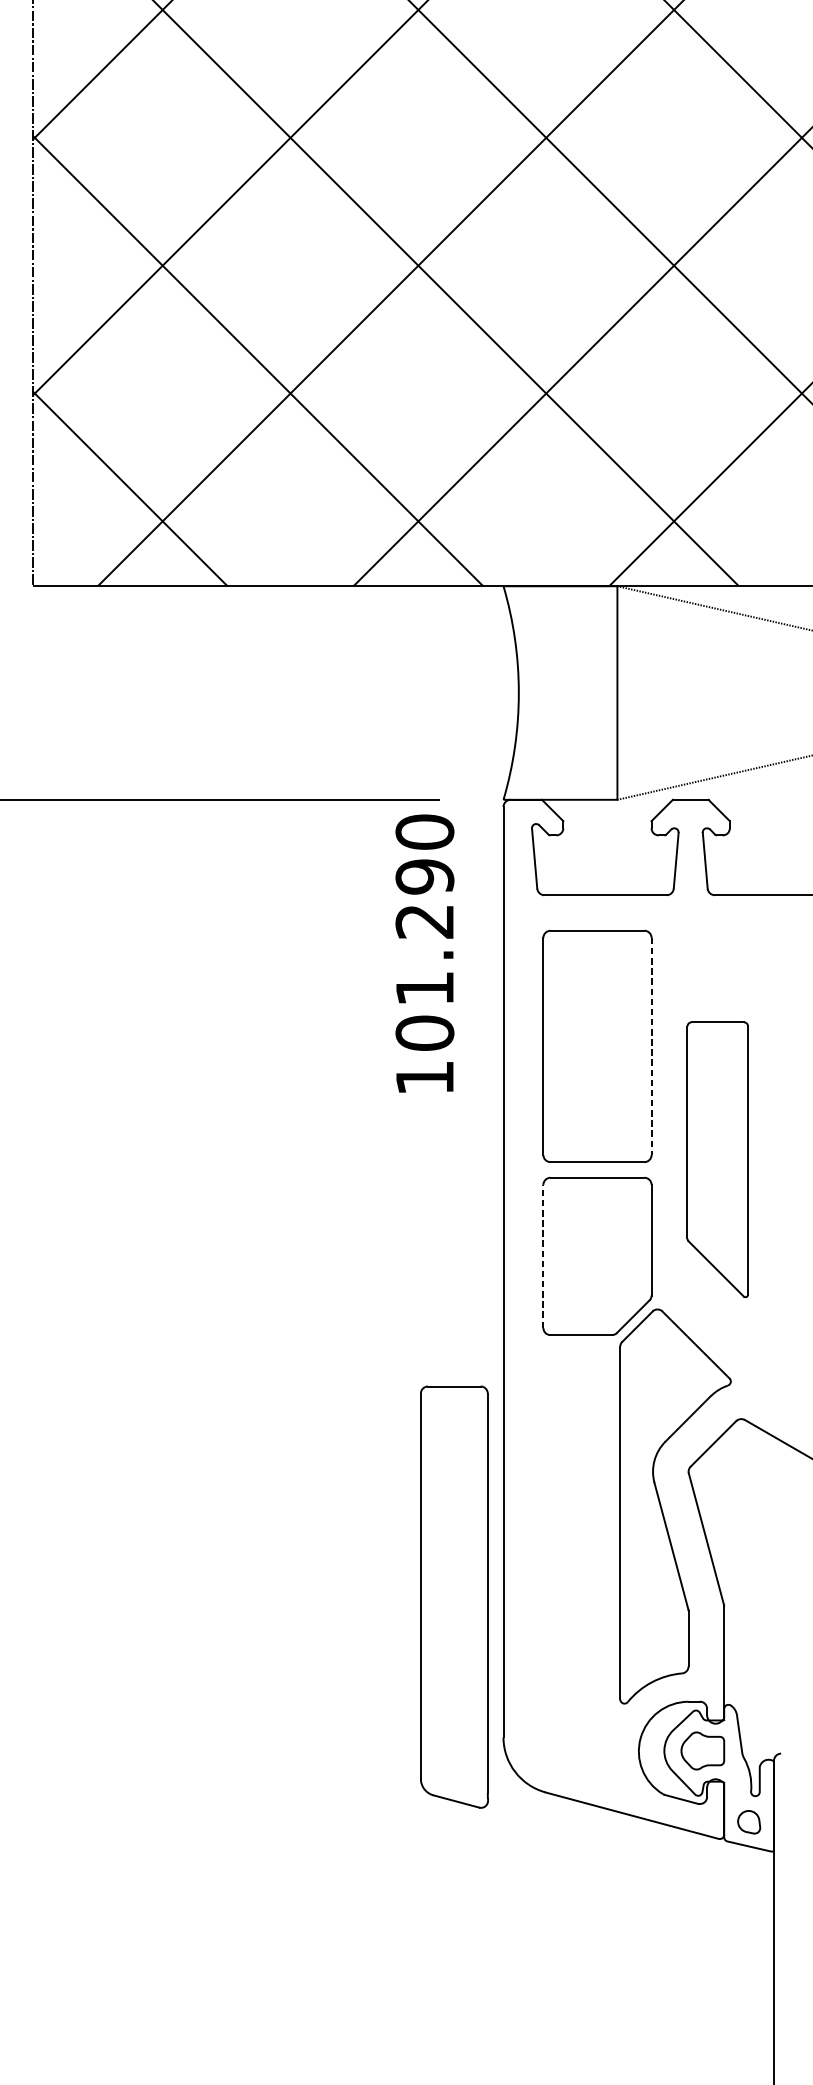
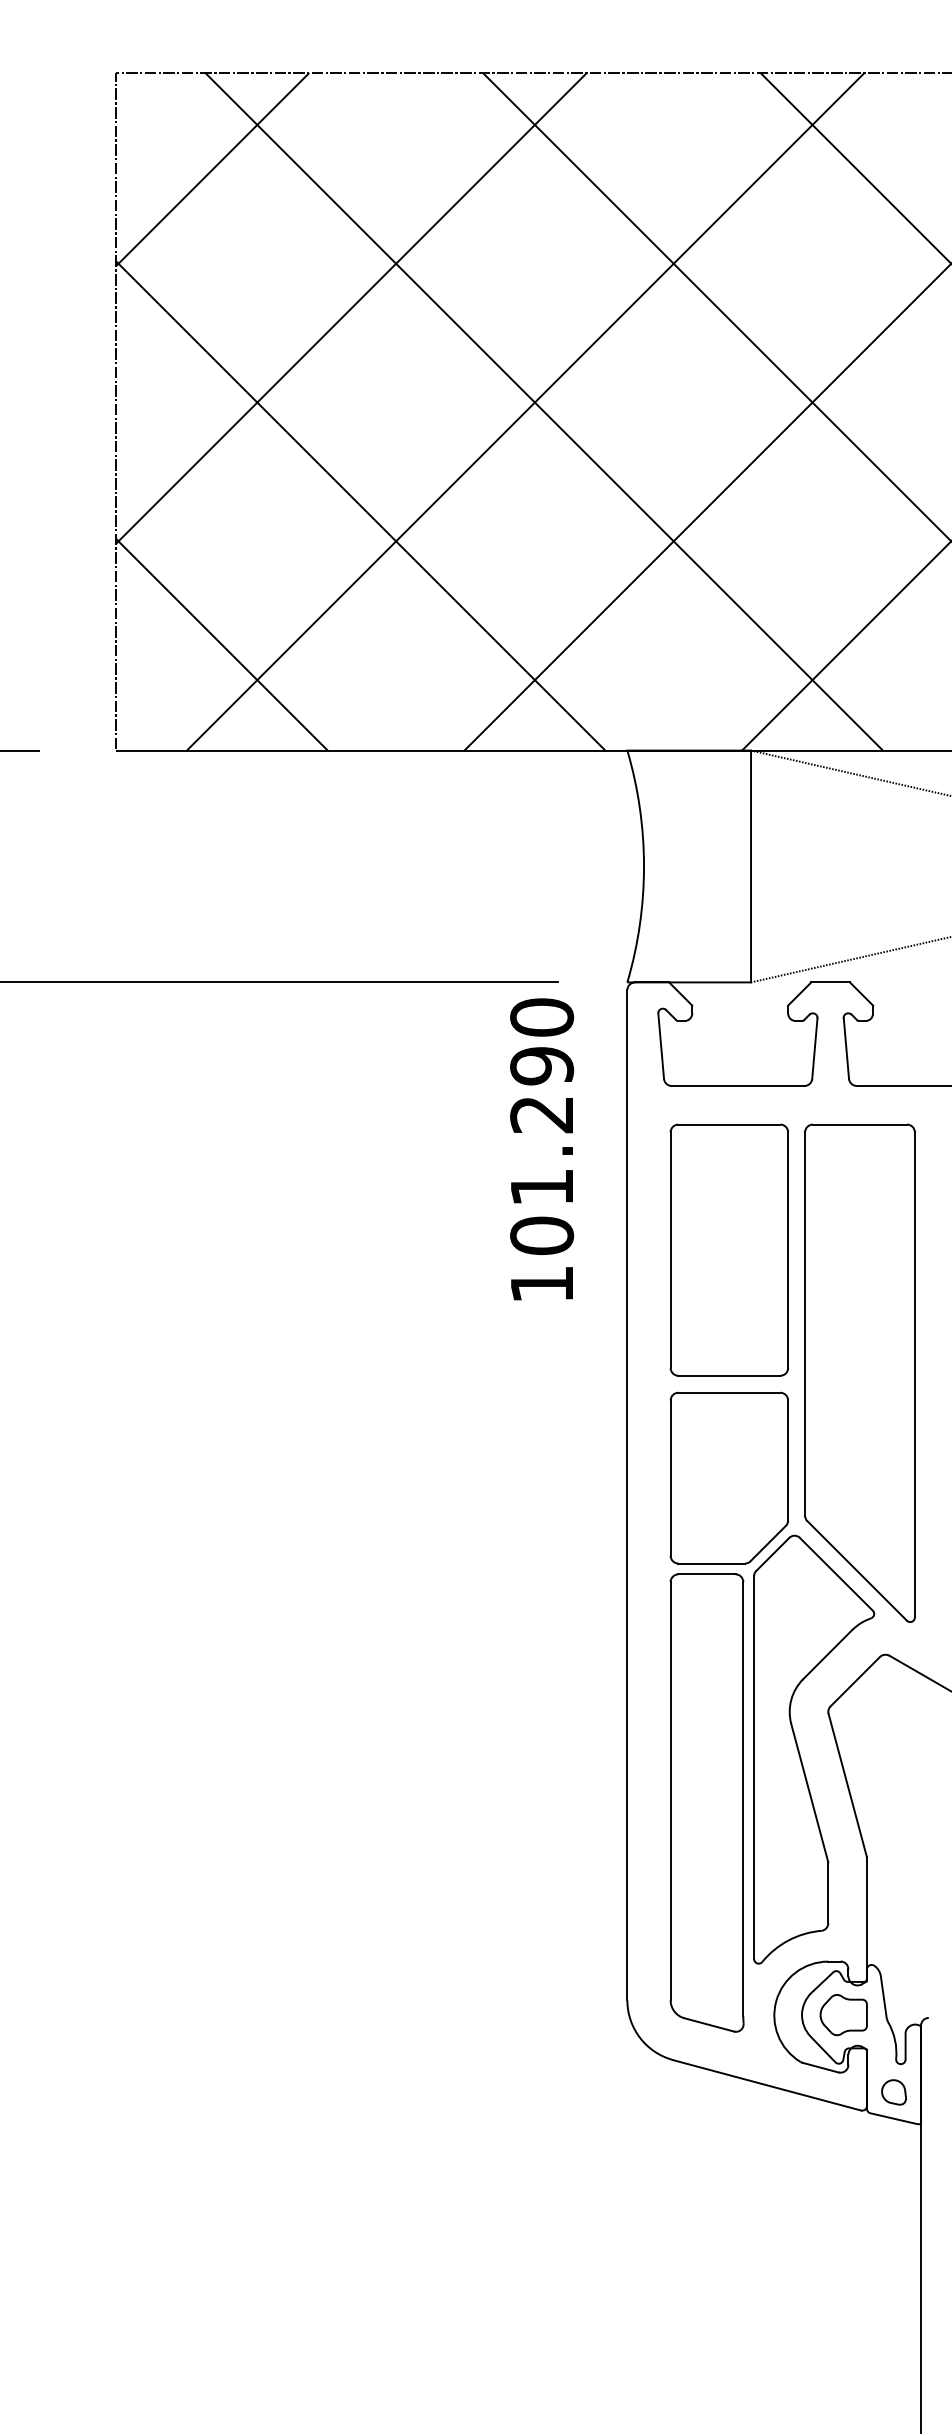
line: (651, 1046) -> (788, 1250), dashed -> solid
part: (717, 1159) -> (859, 1372), size x1.67
line: (543, 1256) -> (670, 1478), dashed -> solid
part: (453, 1596) -> (706, 1802), moved

